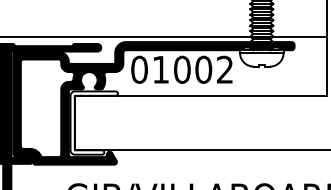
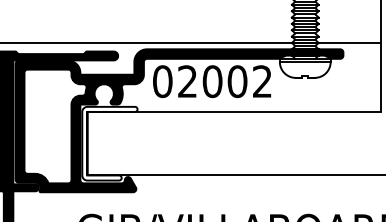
text: (160, 69) -> (187, 81), 01002 -> 02002

